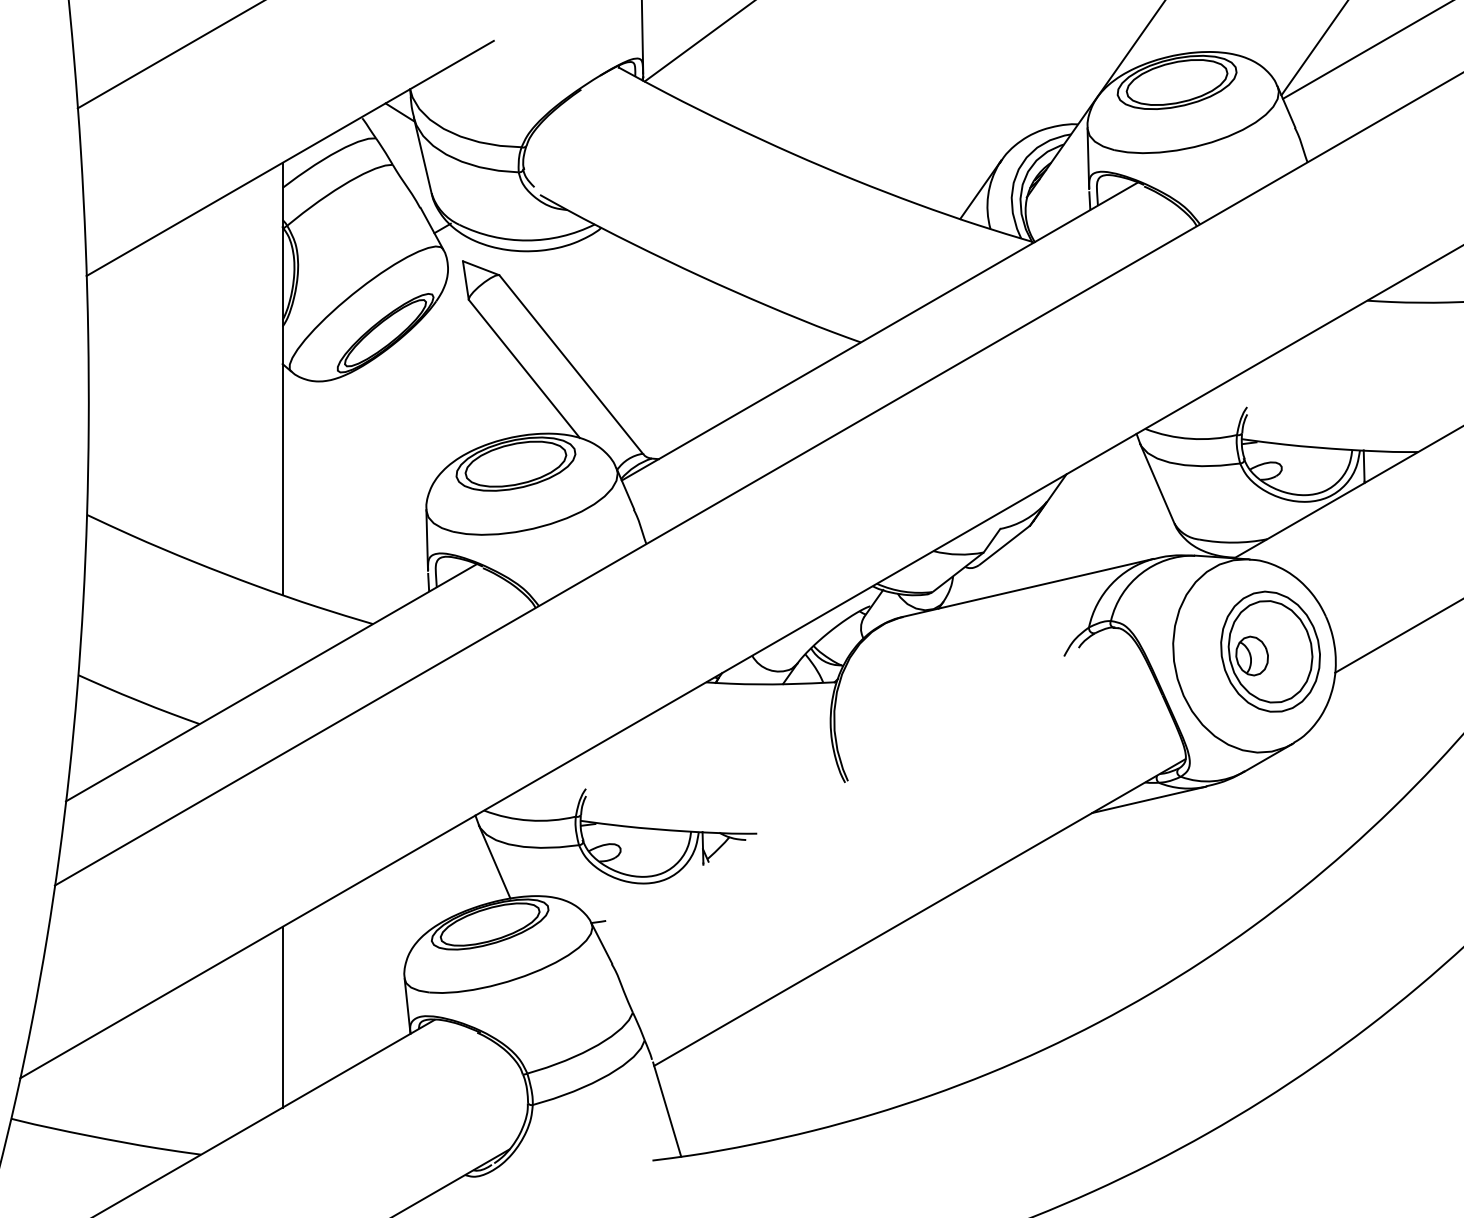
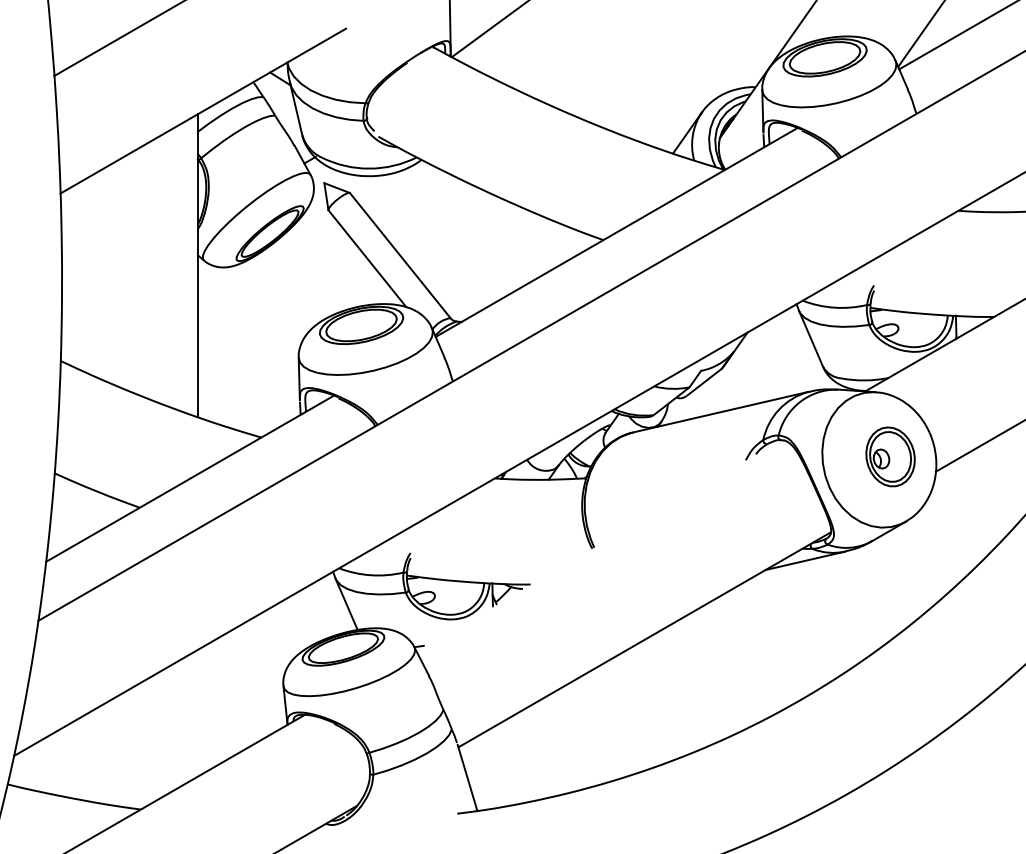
part: (1270, 651) -> (890, 456), size x0.7
line: (282, 1016) -> (197, 712), removed

